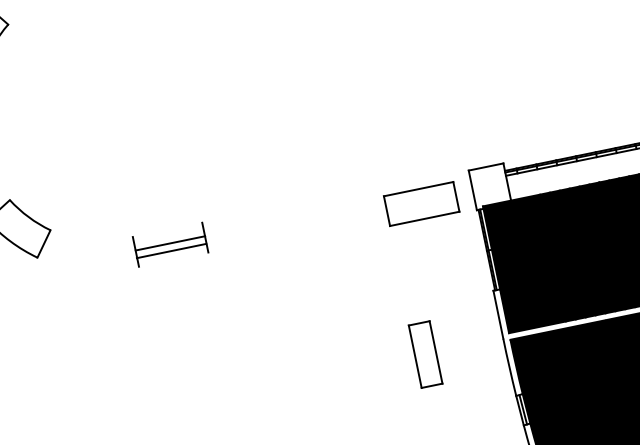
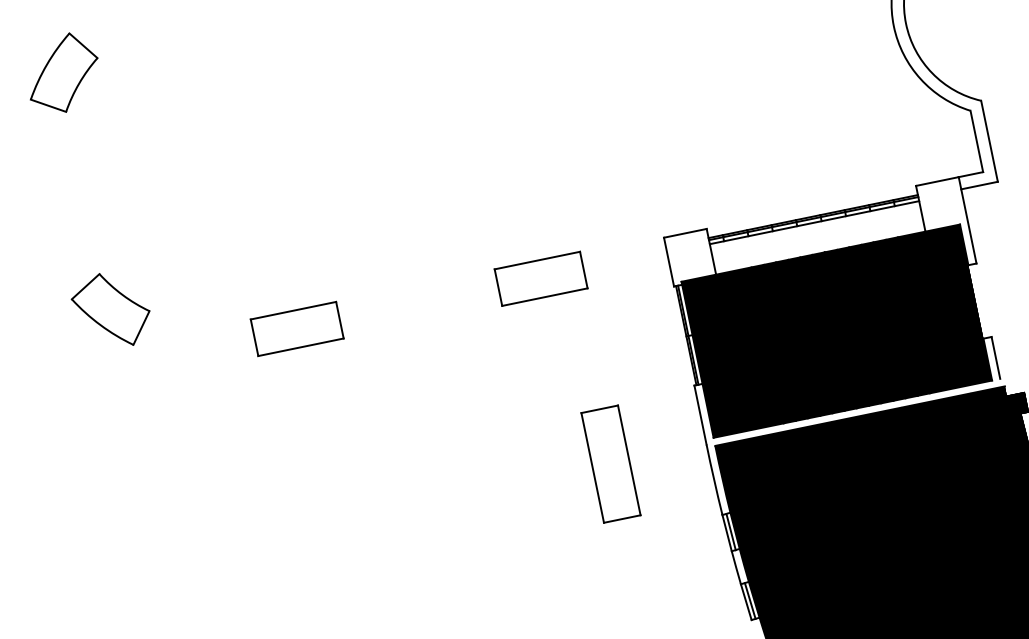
part: (421, 203) -> (540, 278), moved
line: (170, 243) -> (300, 347), moved
line: (171, 250) -> (293, 310), moved
part: (425, 354) -> (610, 463), size x1.43

